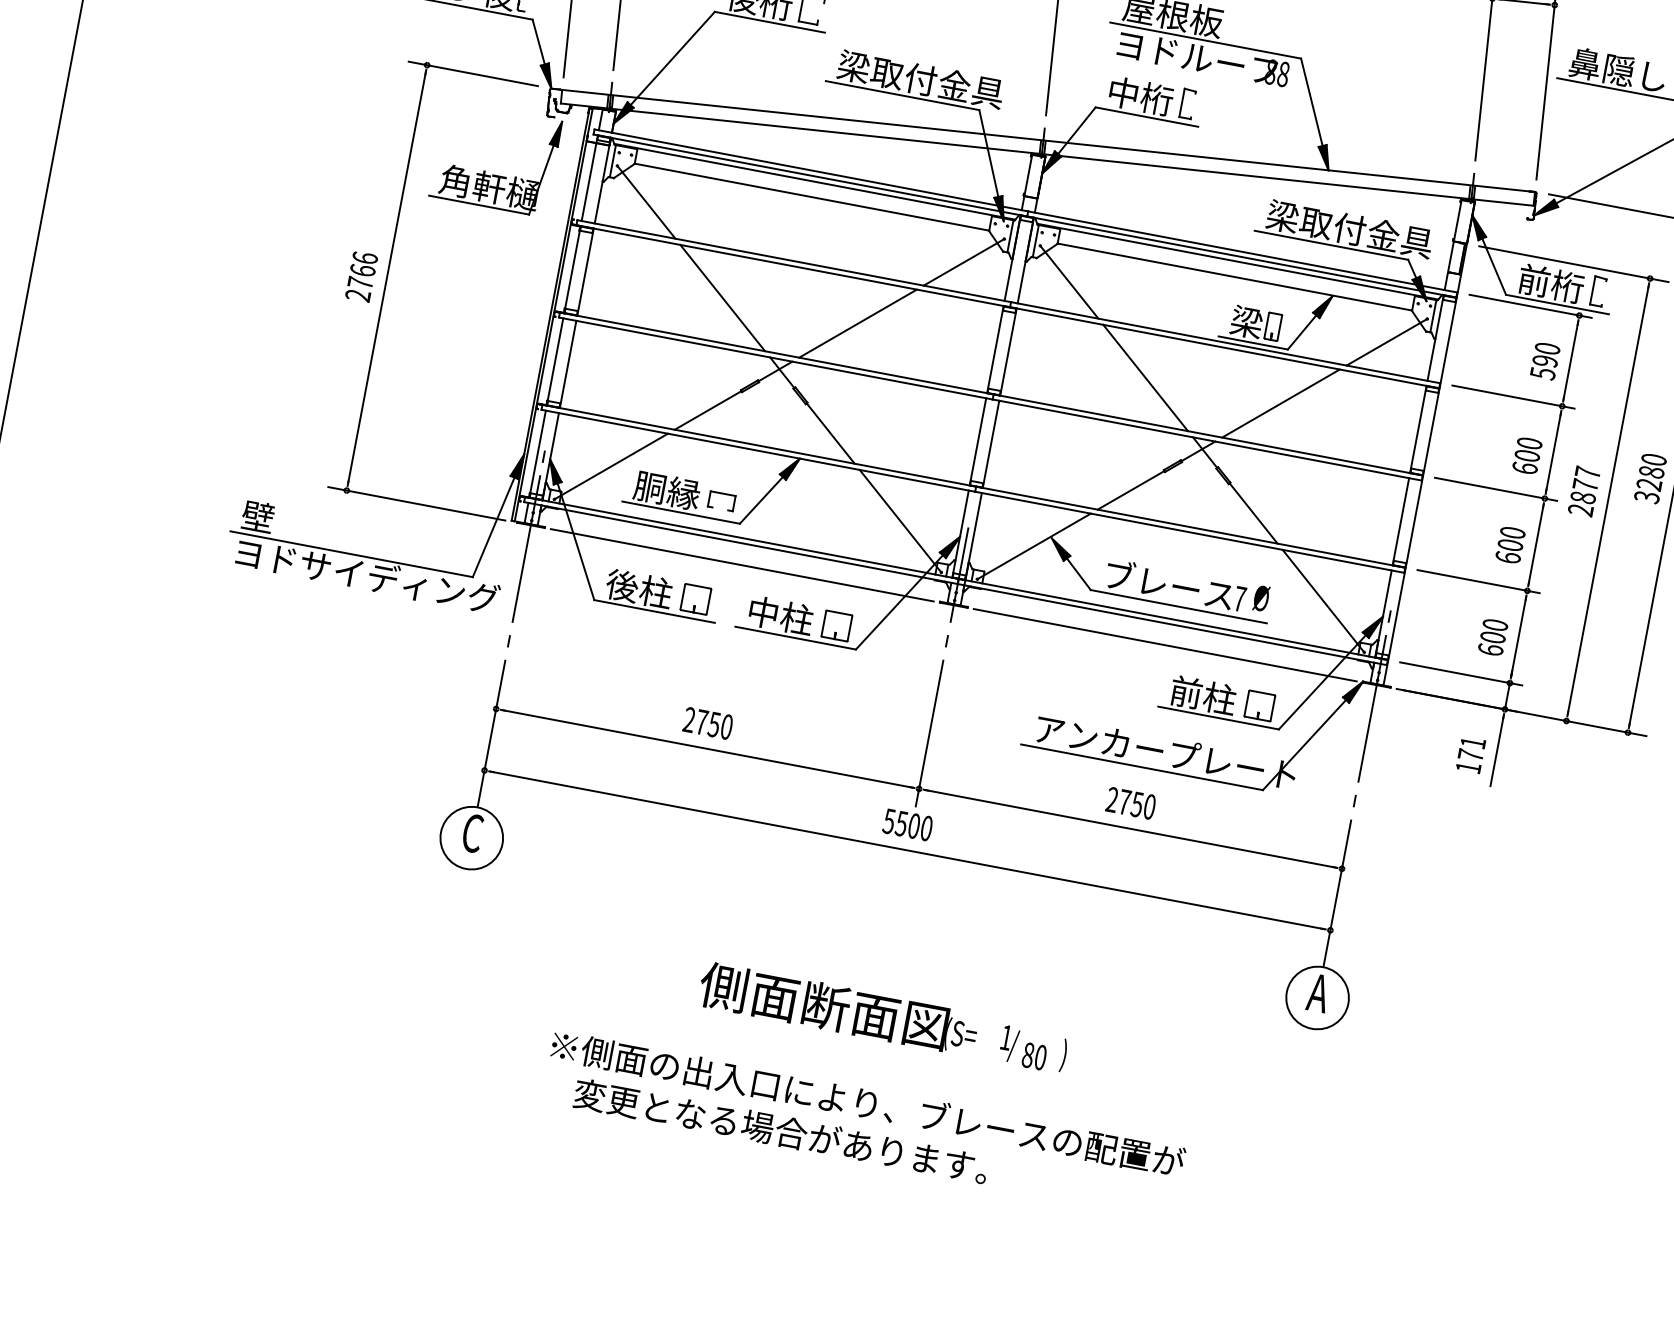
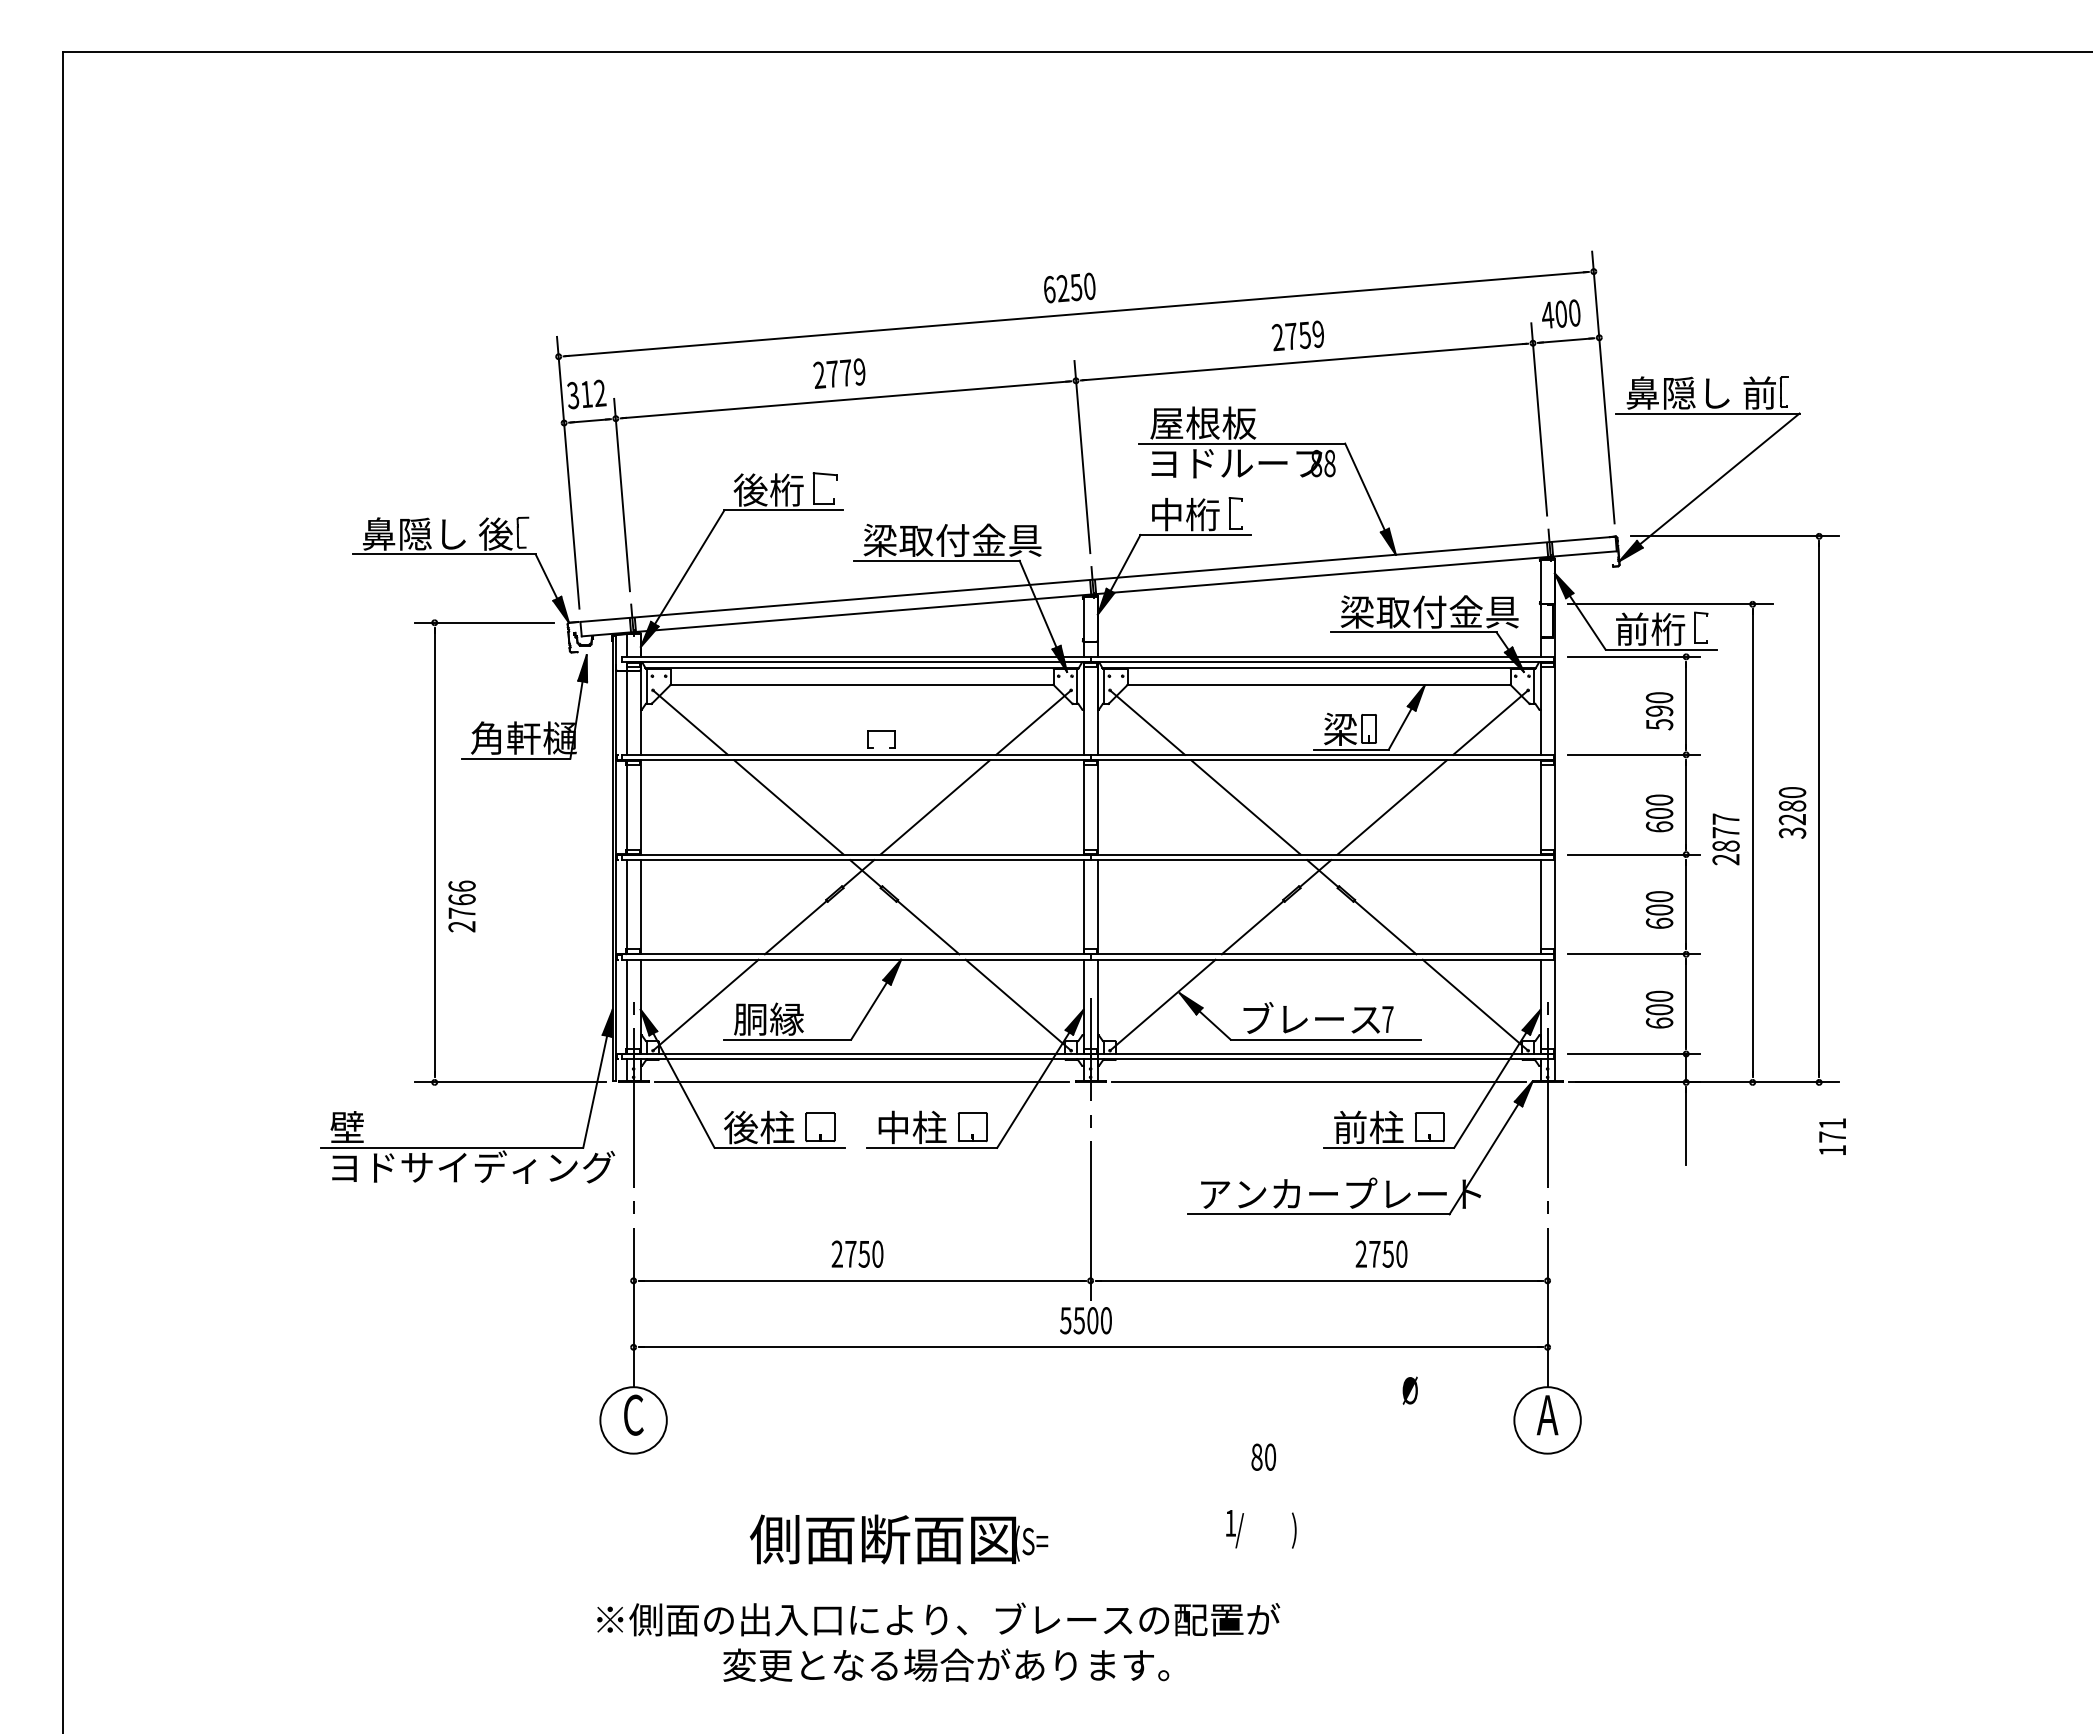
text: (361, 276) -> (461, 906), moved
part: (723, 493) -> (881, 731), moved
text: (1260, 598) -> (1409, 1390), moved
text: (1470, 754) -> (1832, 1136), moved
text: (1131, 802) -> (1381, 1253), moved
text: (838, 1009) -> (898, 1539), moved
text: (1034, 1055) -> (1263, 1456), moved
text: (868, 1103) -> (938, 1619), moved
text: (781, 1130) -> (946, 1664), moved

